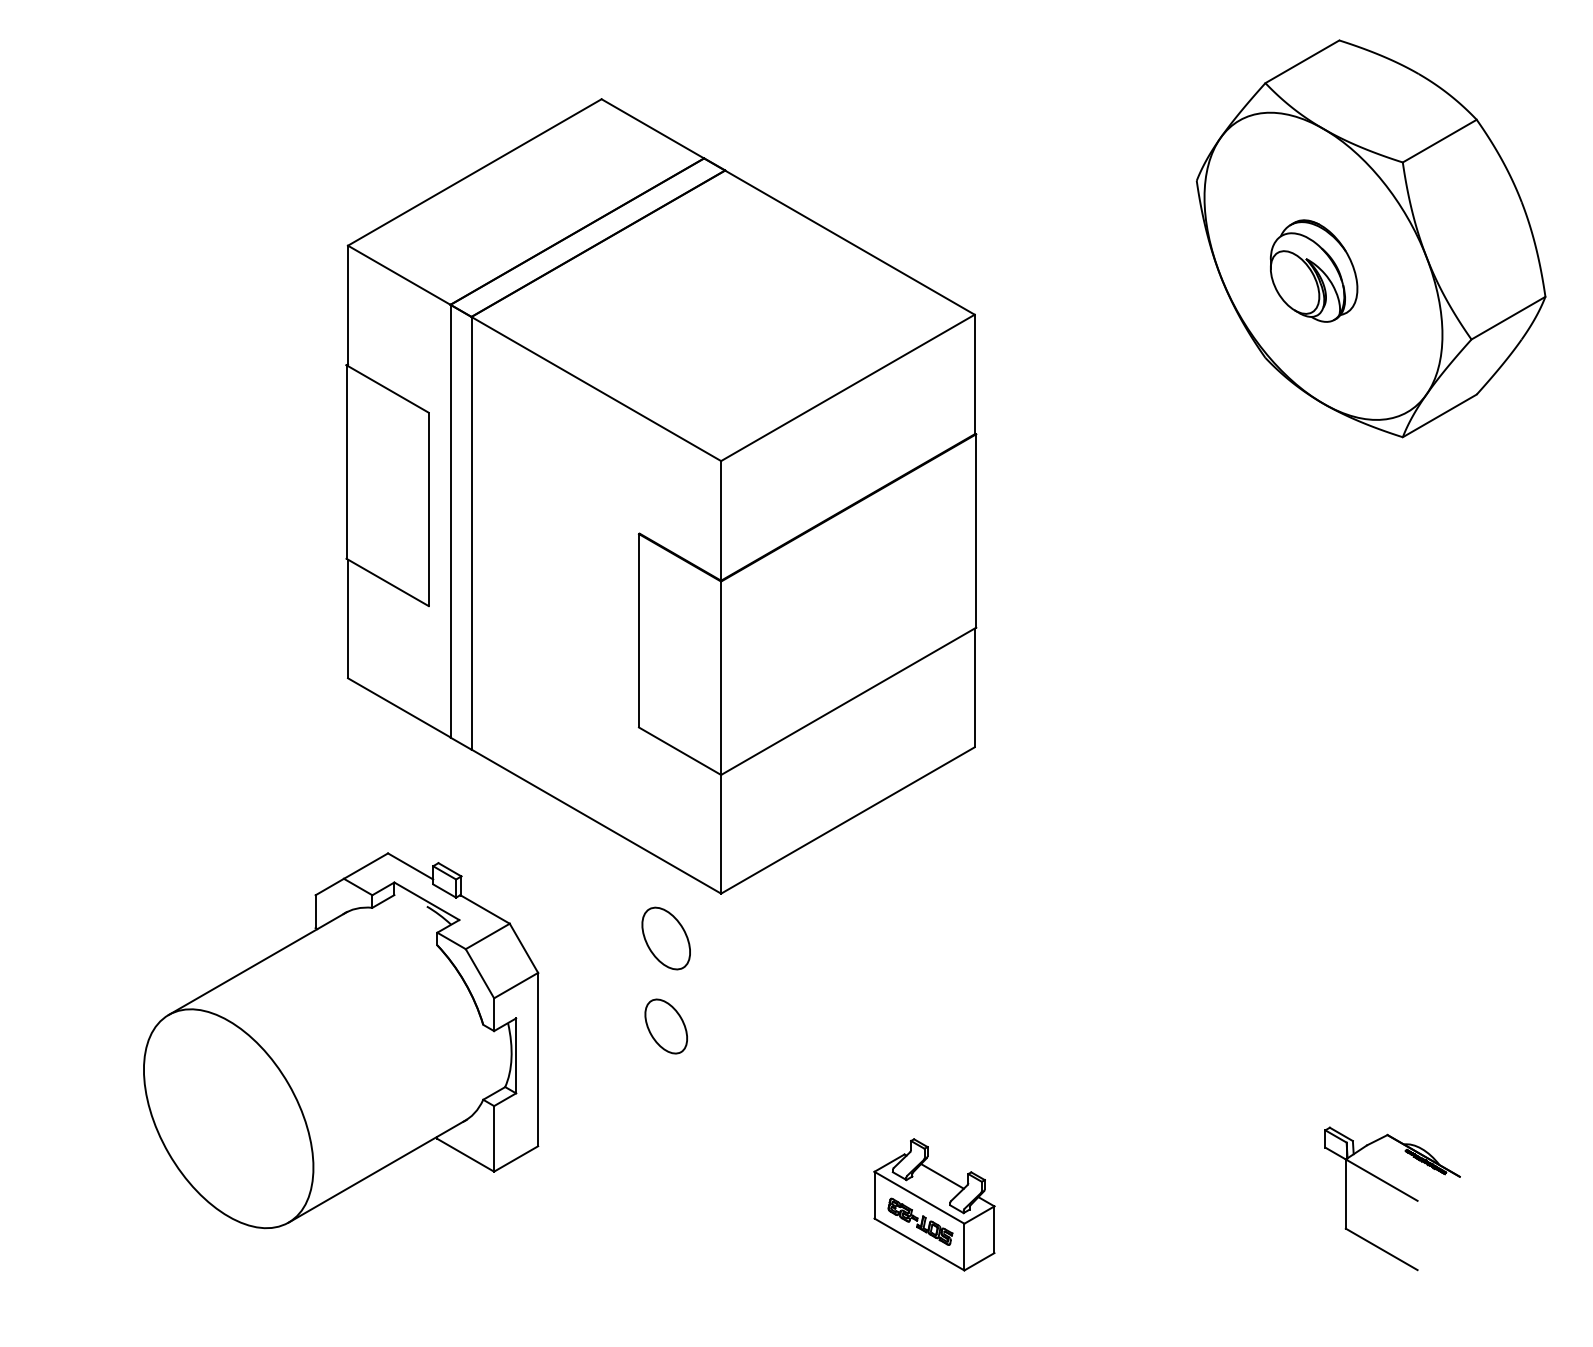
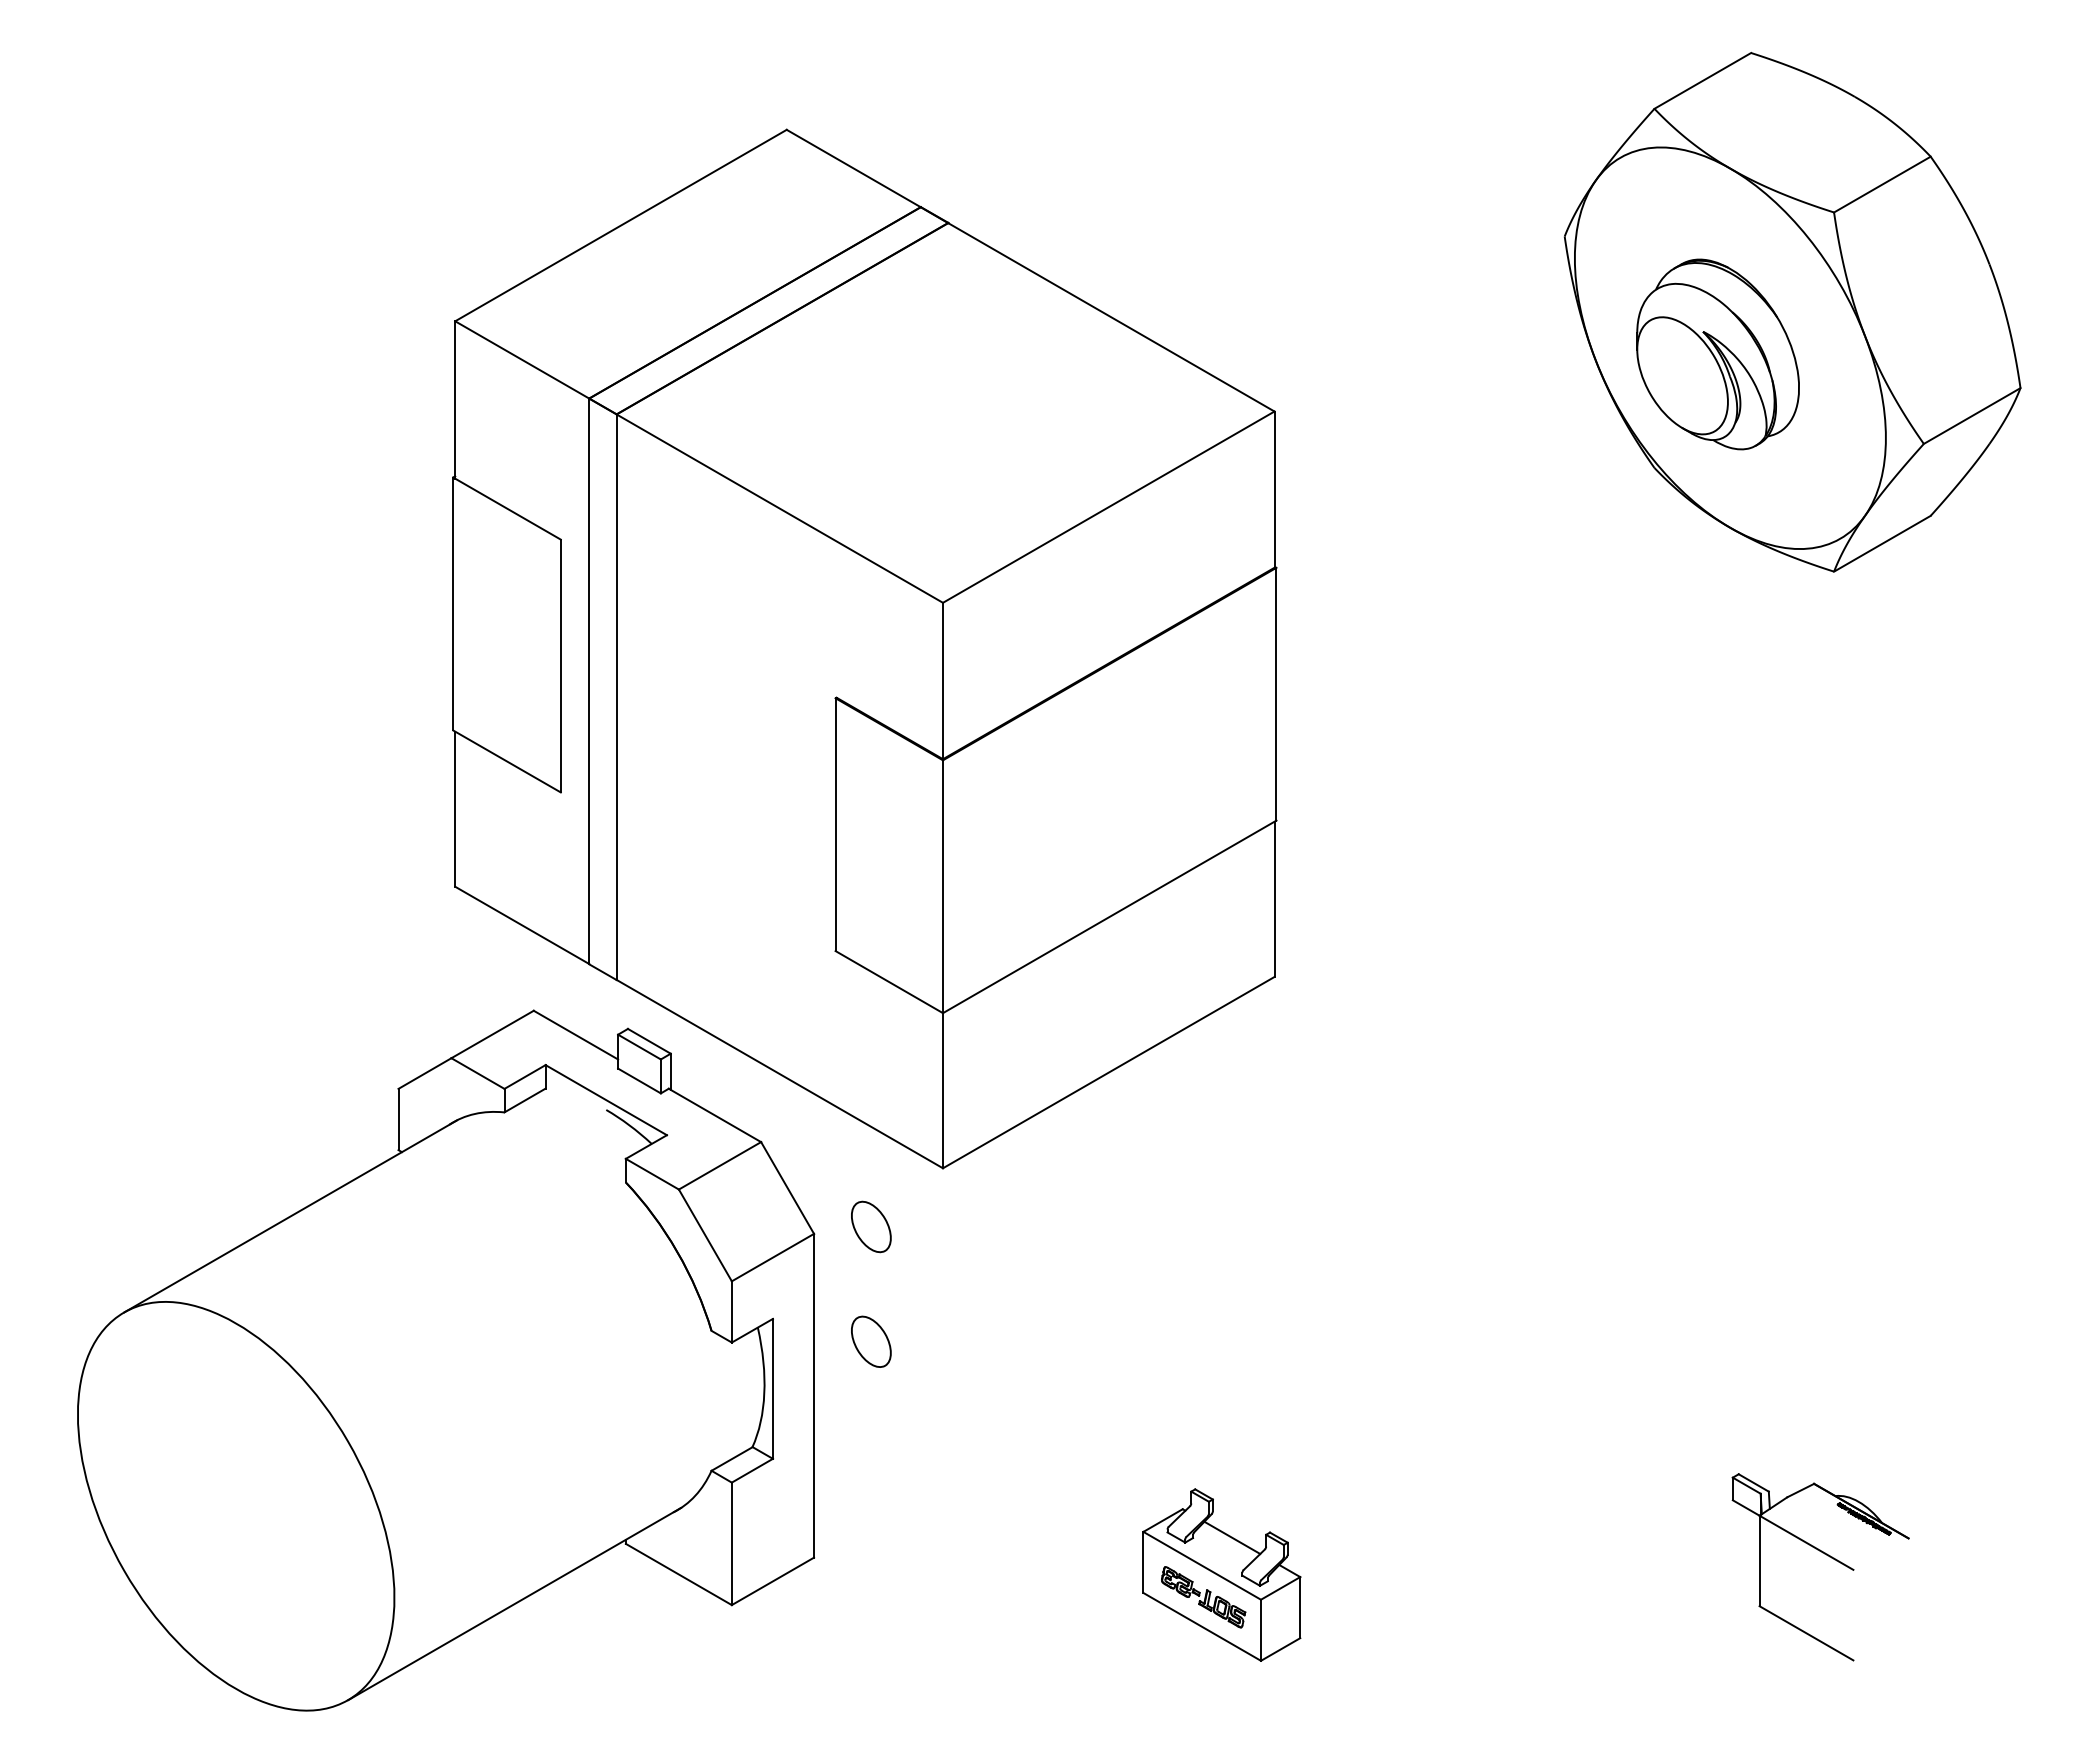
part: (1313, 271) -> (1717, 354), size x1.43
part: (666, 938) -> (871, 1226), size x0.62
part: (666, 1026) -> (871, 1341), size x0.71
part: (341, 1040) -> (446, 1360), size x1.43

